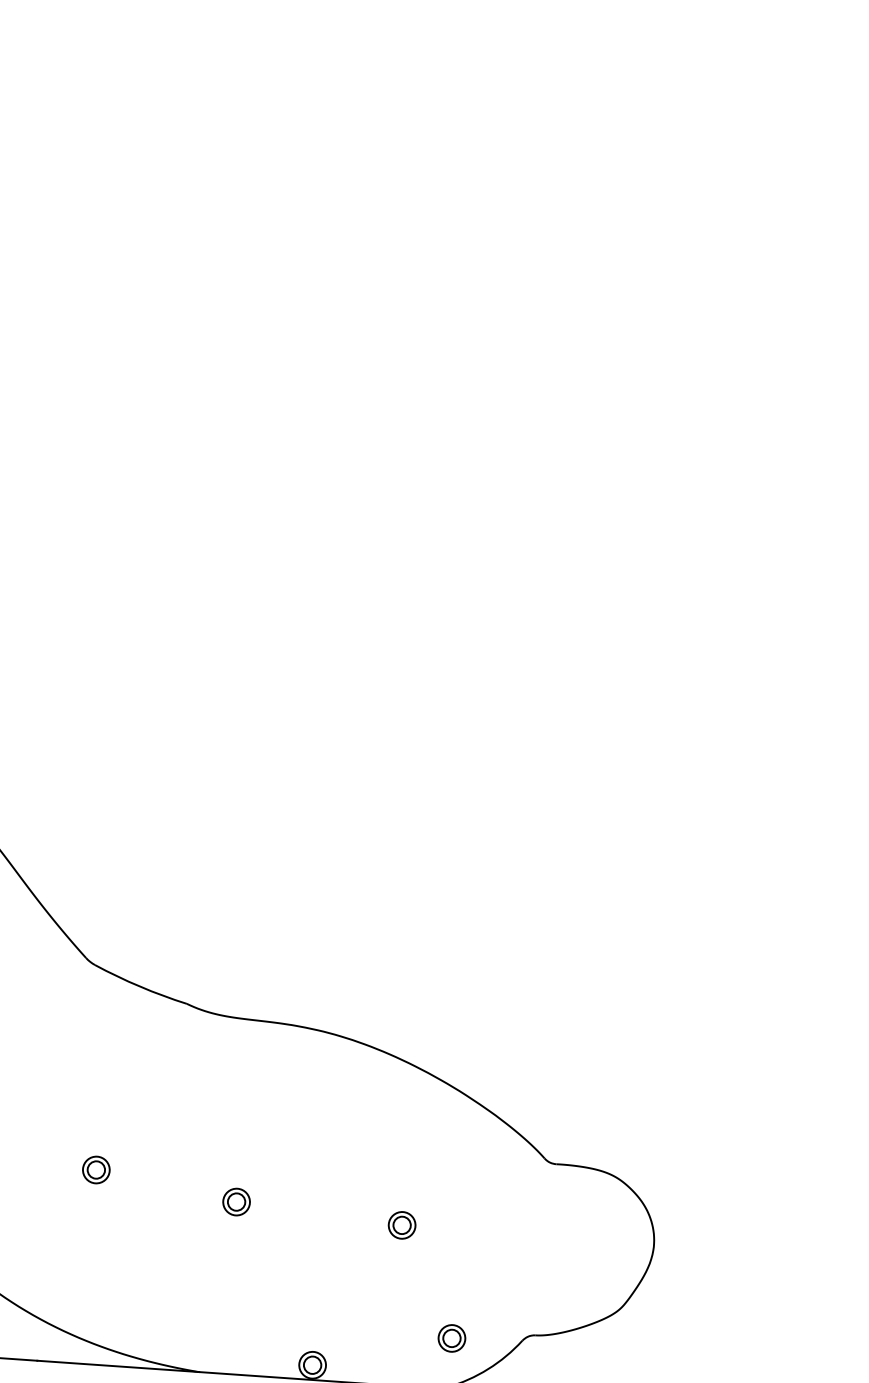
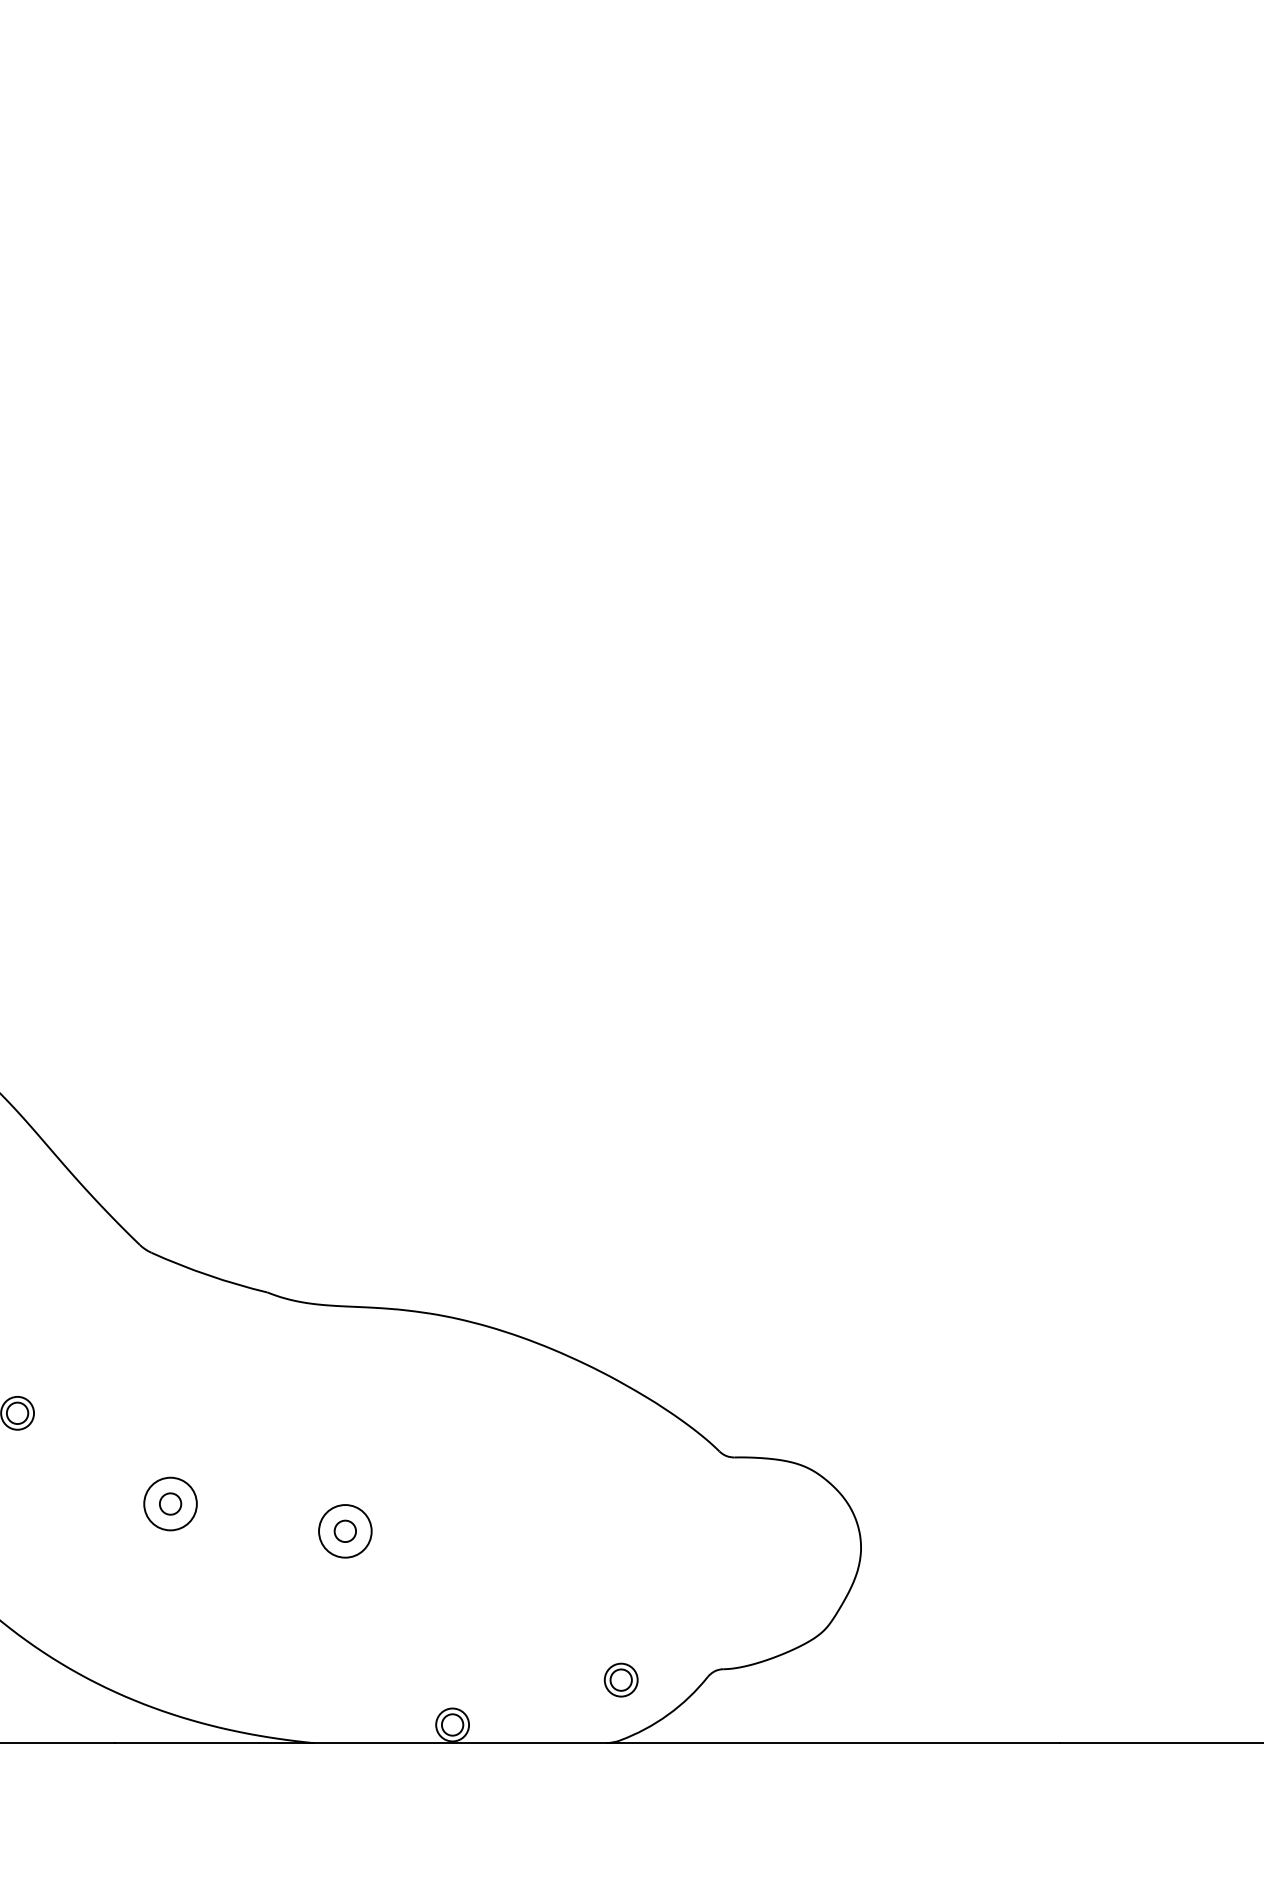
circle: (96, 1169) -> (170, 1503), size x1.6
circle: (235, 1201) -> (344, 1530), size x1.6
part: (402, 1225) -> (550, 1545), removed

